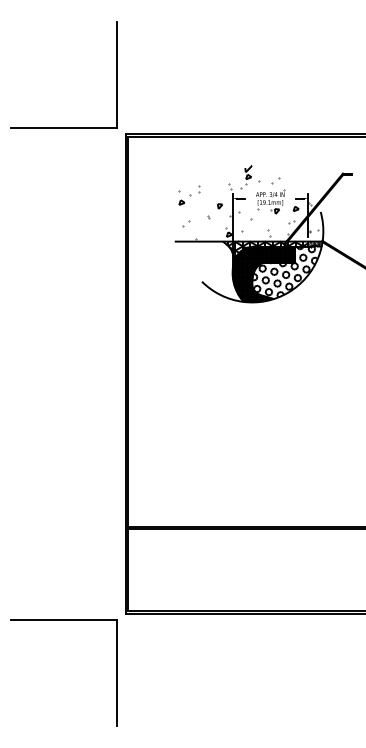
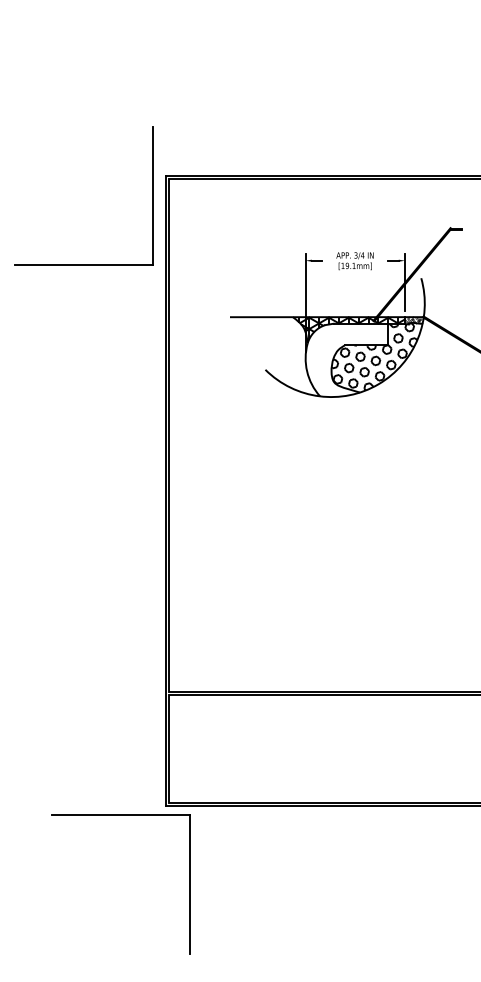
part: (116, 74) -> (153, 194), moved
hatch: (248, 202) -> (326, 265), removed
hatch: (263, 274) -> (346, 360), removed
part: (63, 620) -> (120, 815), moved

